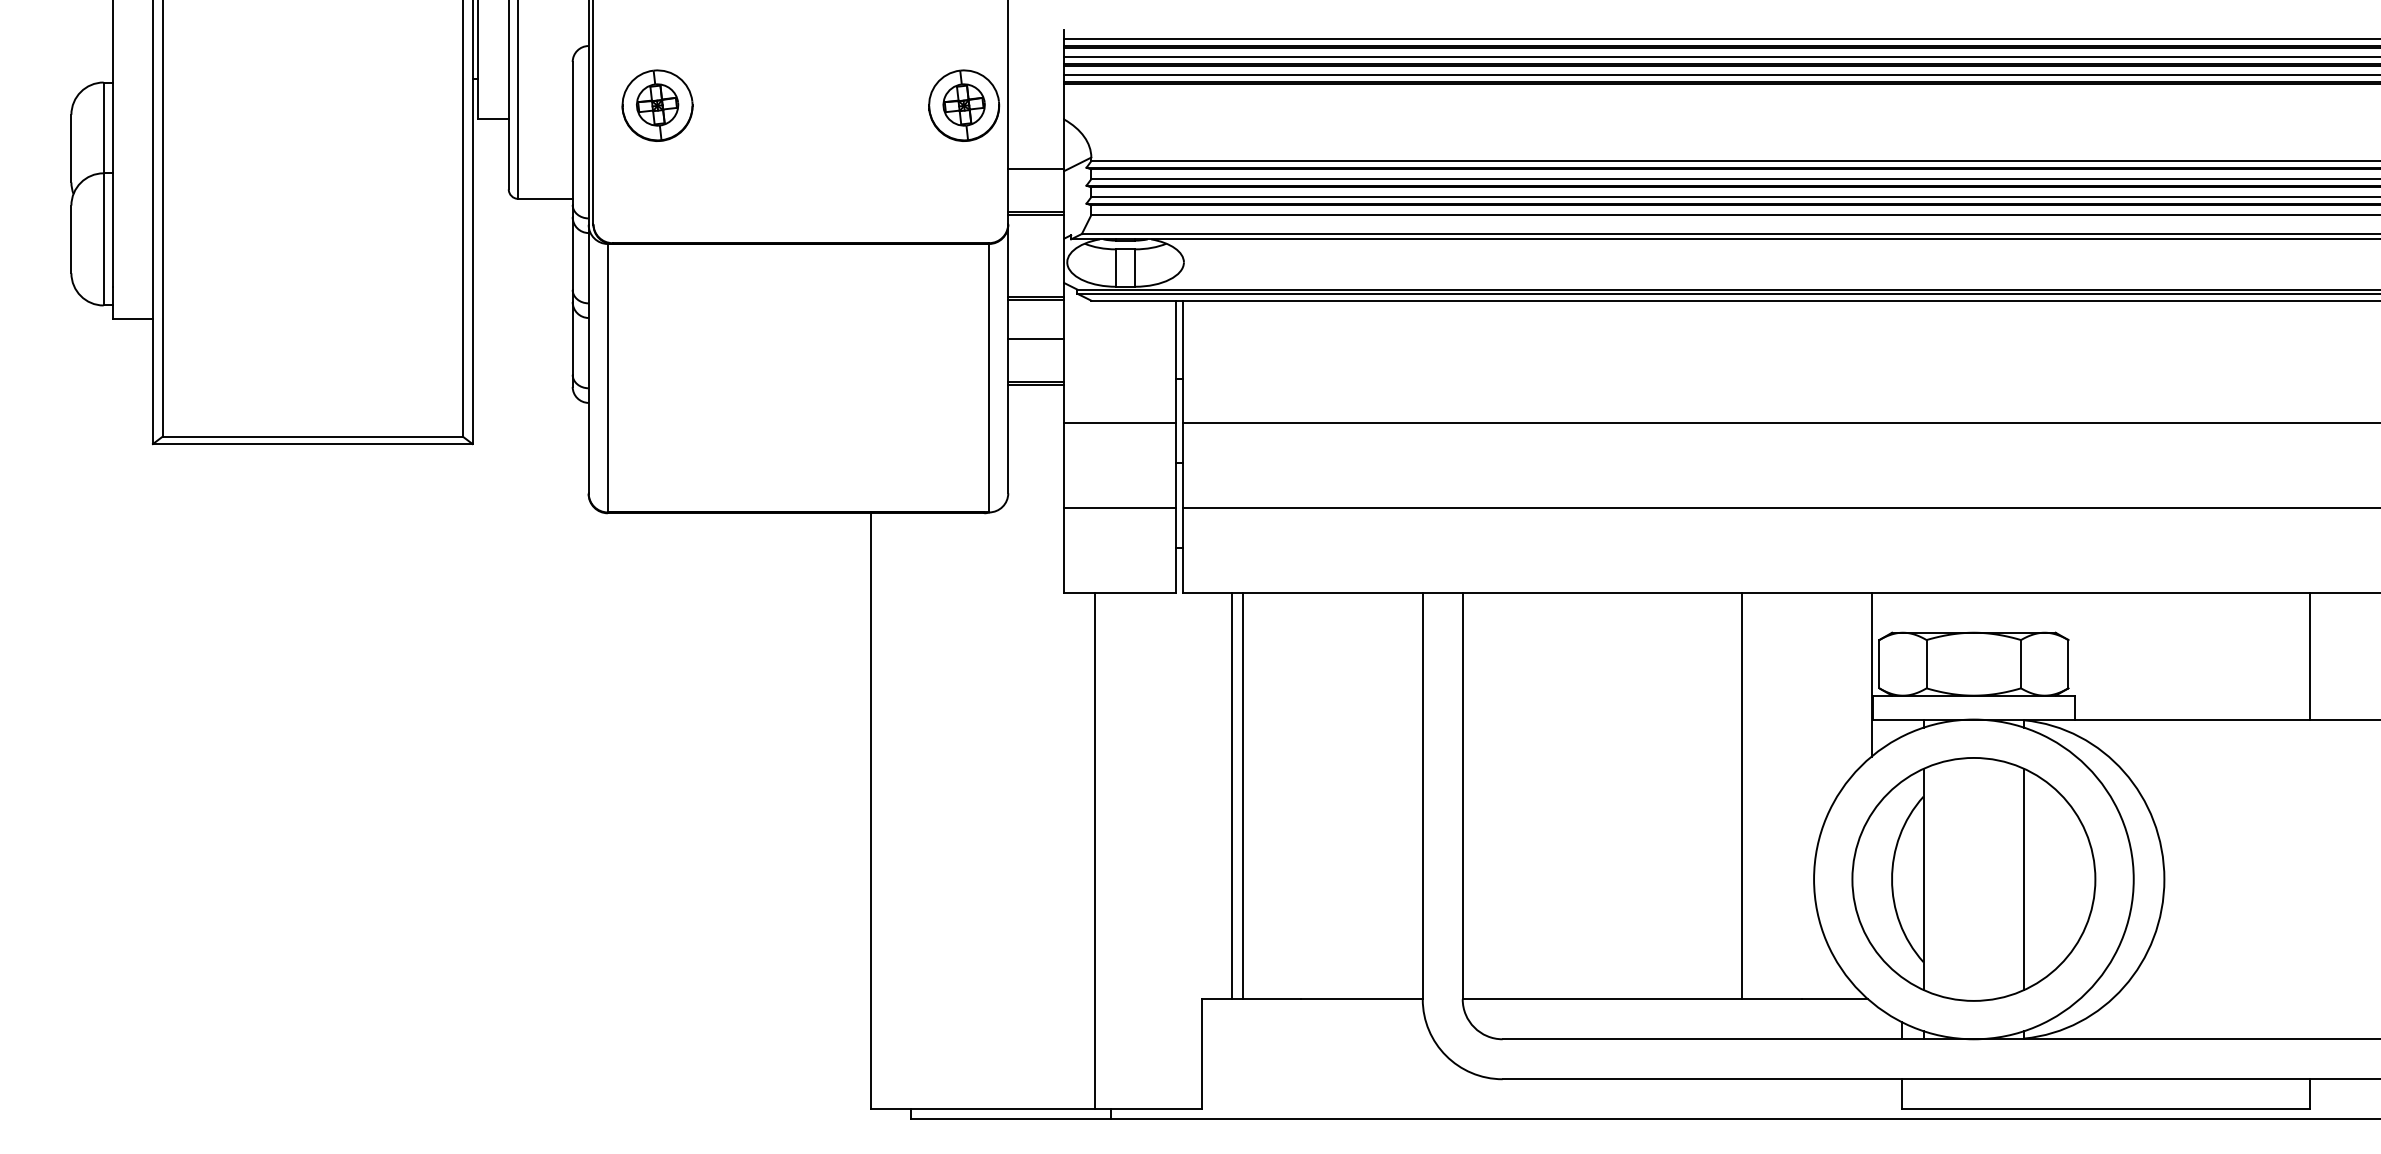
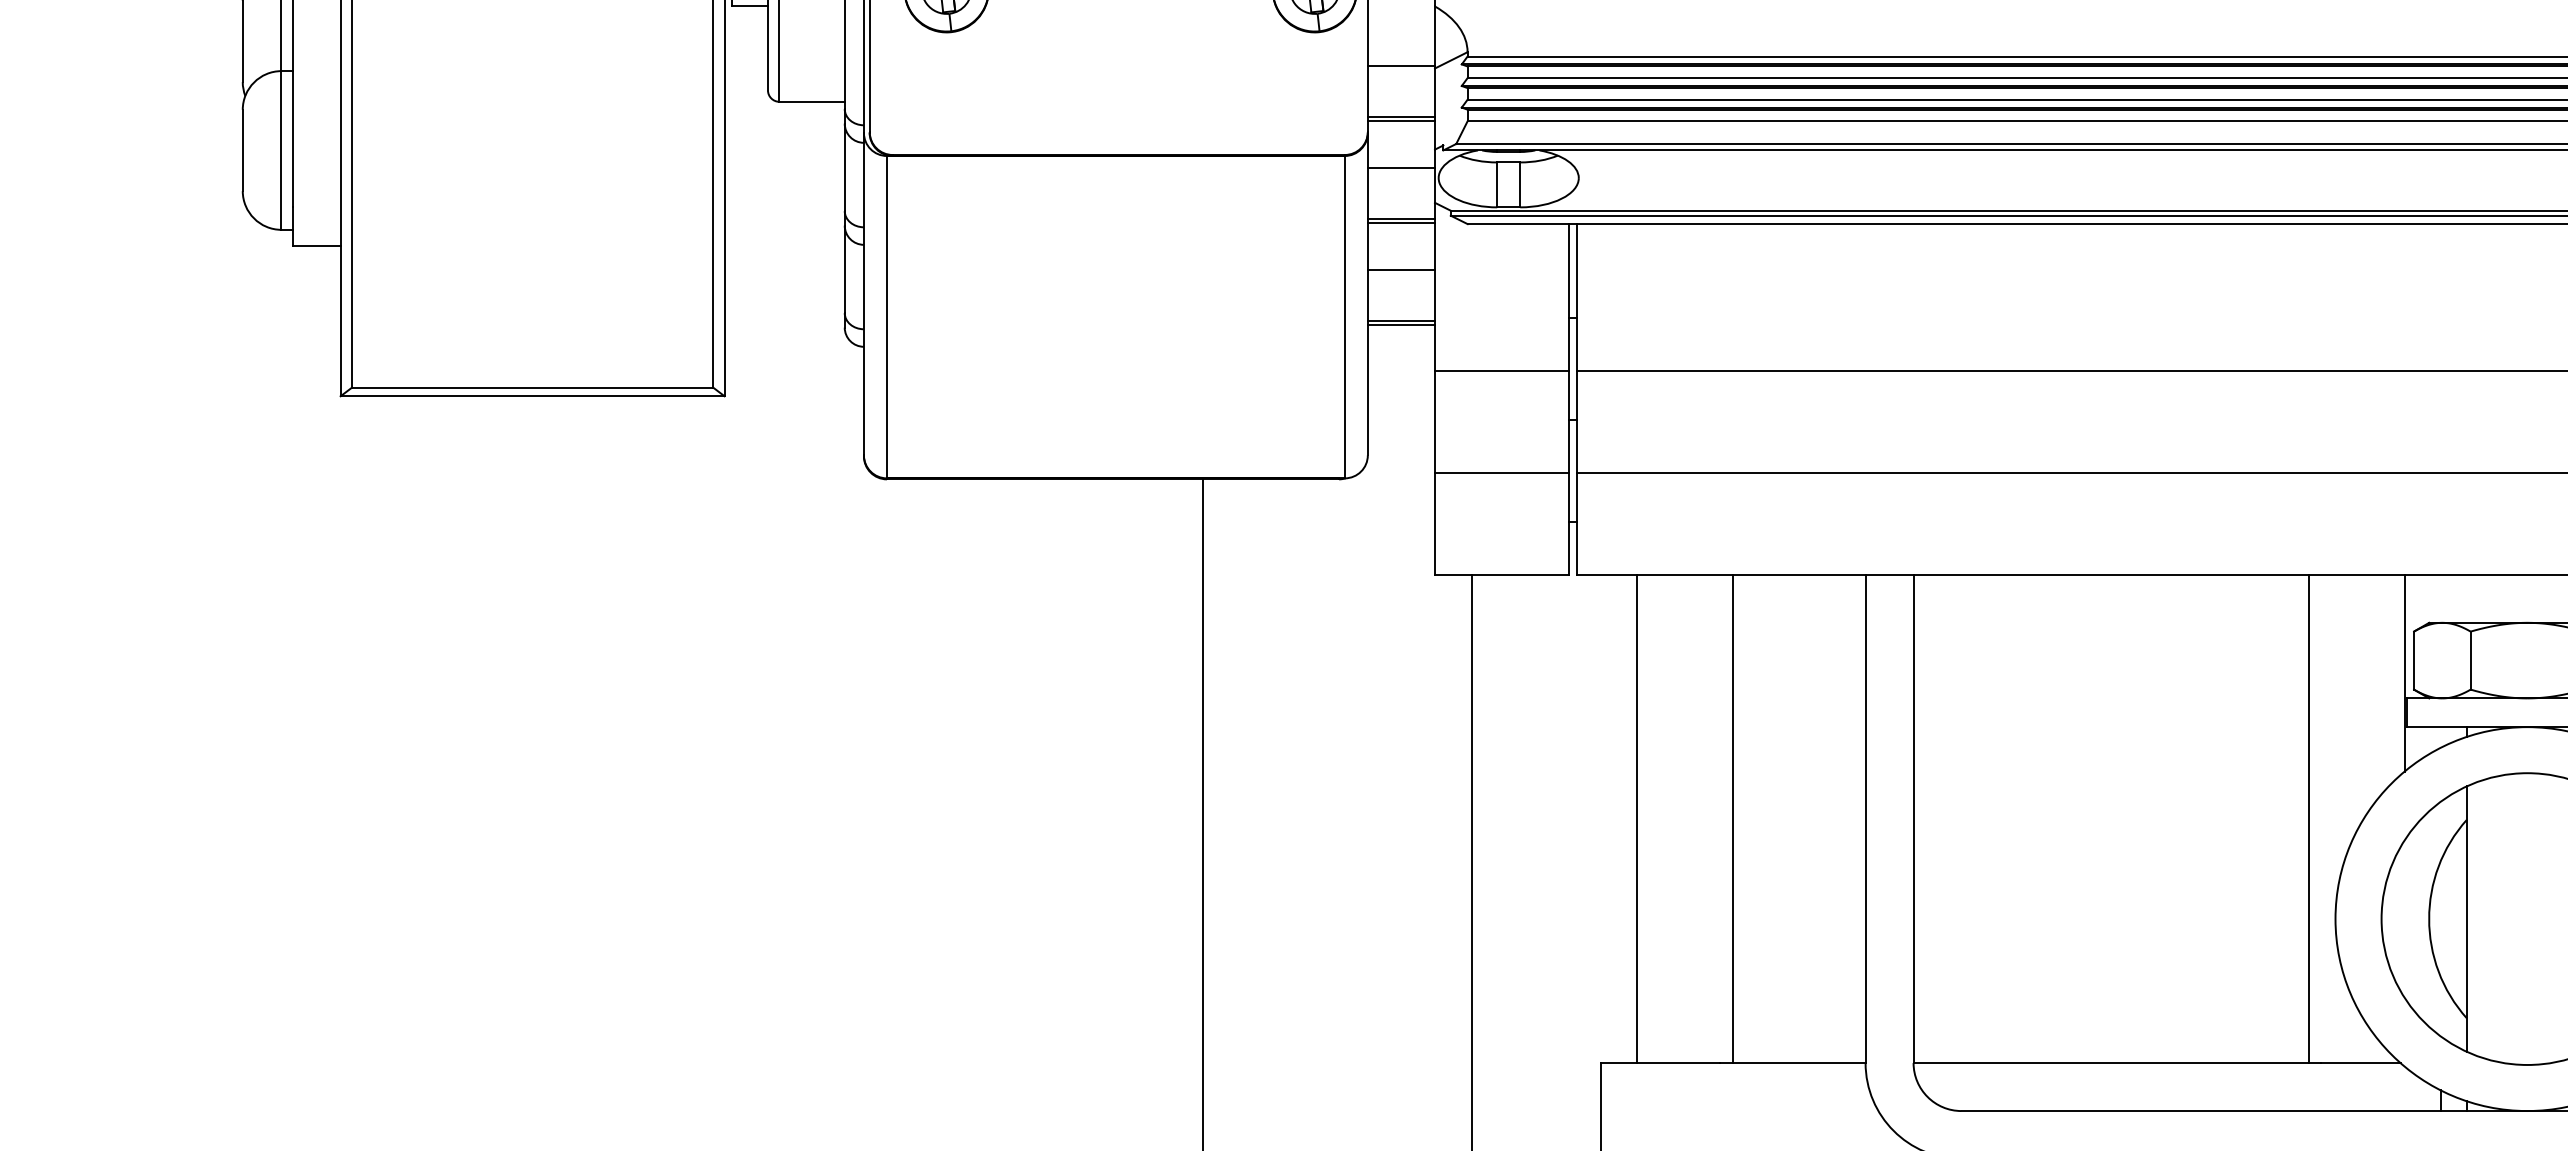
line: (1036, 254) -> (1401, 168), added
line: (1243, 795) -> (1733, 818), moved
line: (1741, 795) -> (2308, 818), moved

